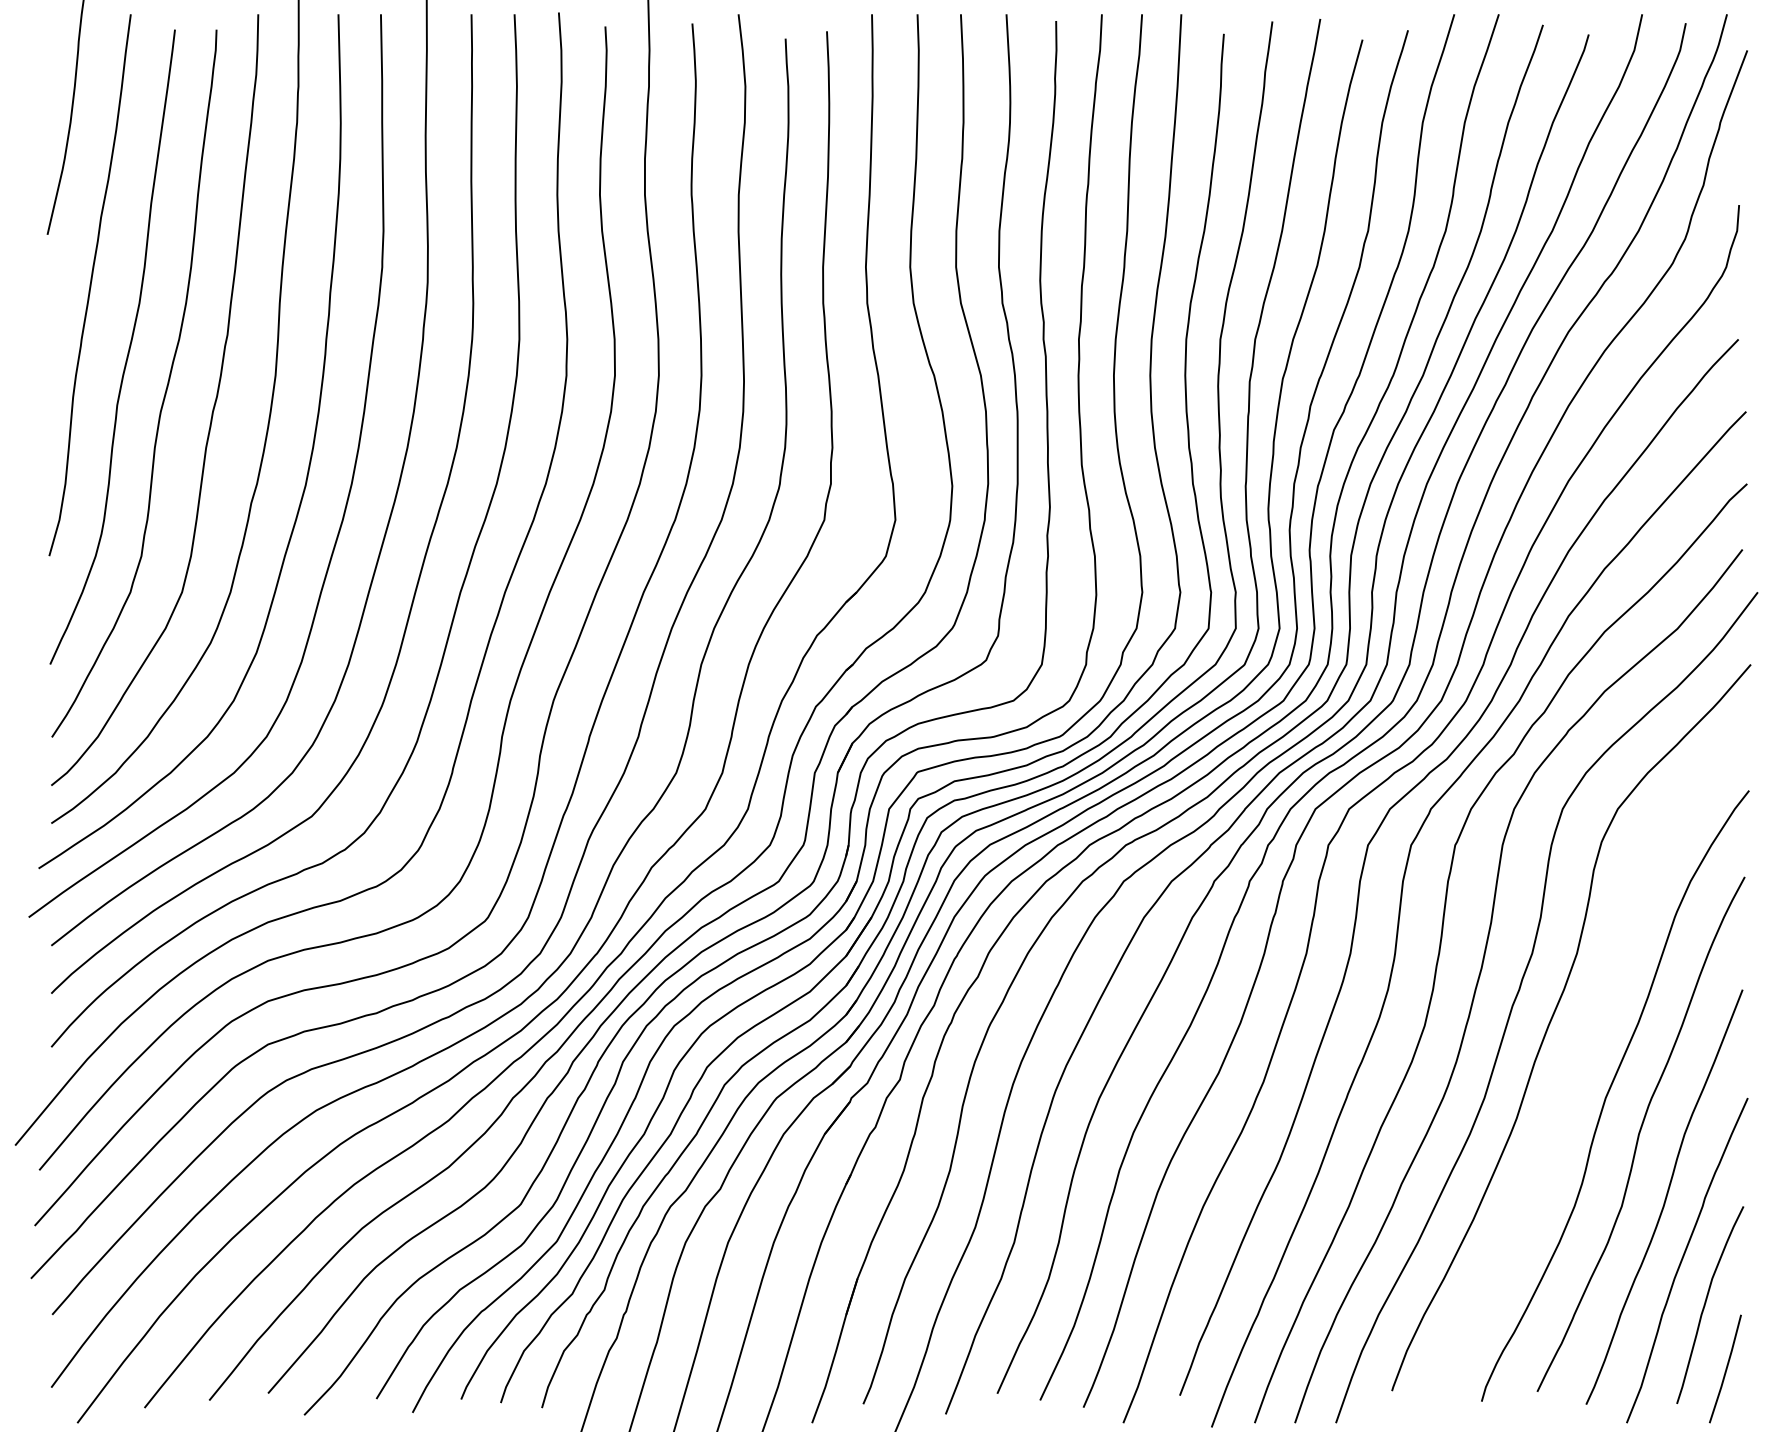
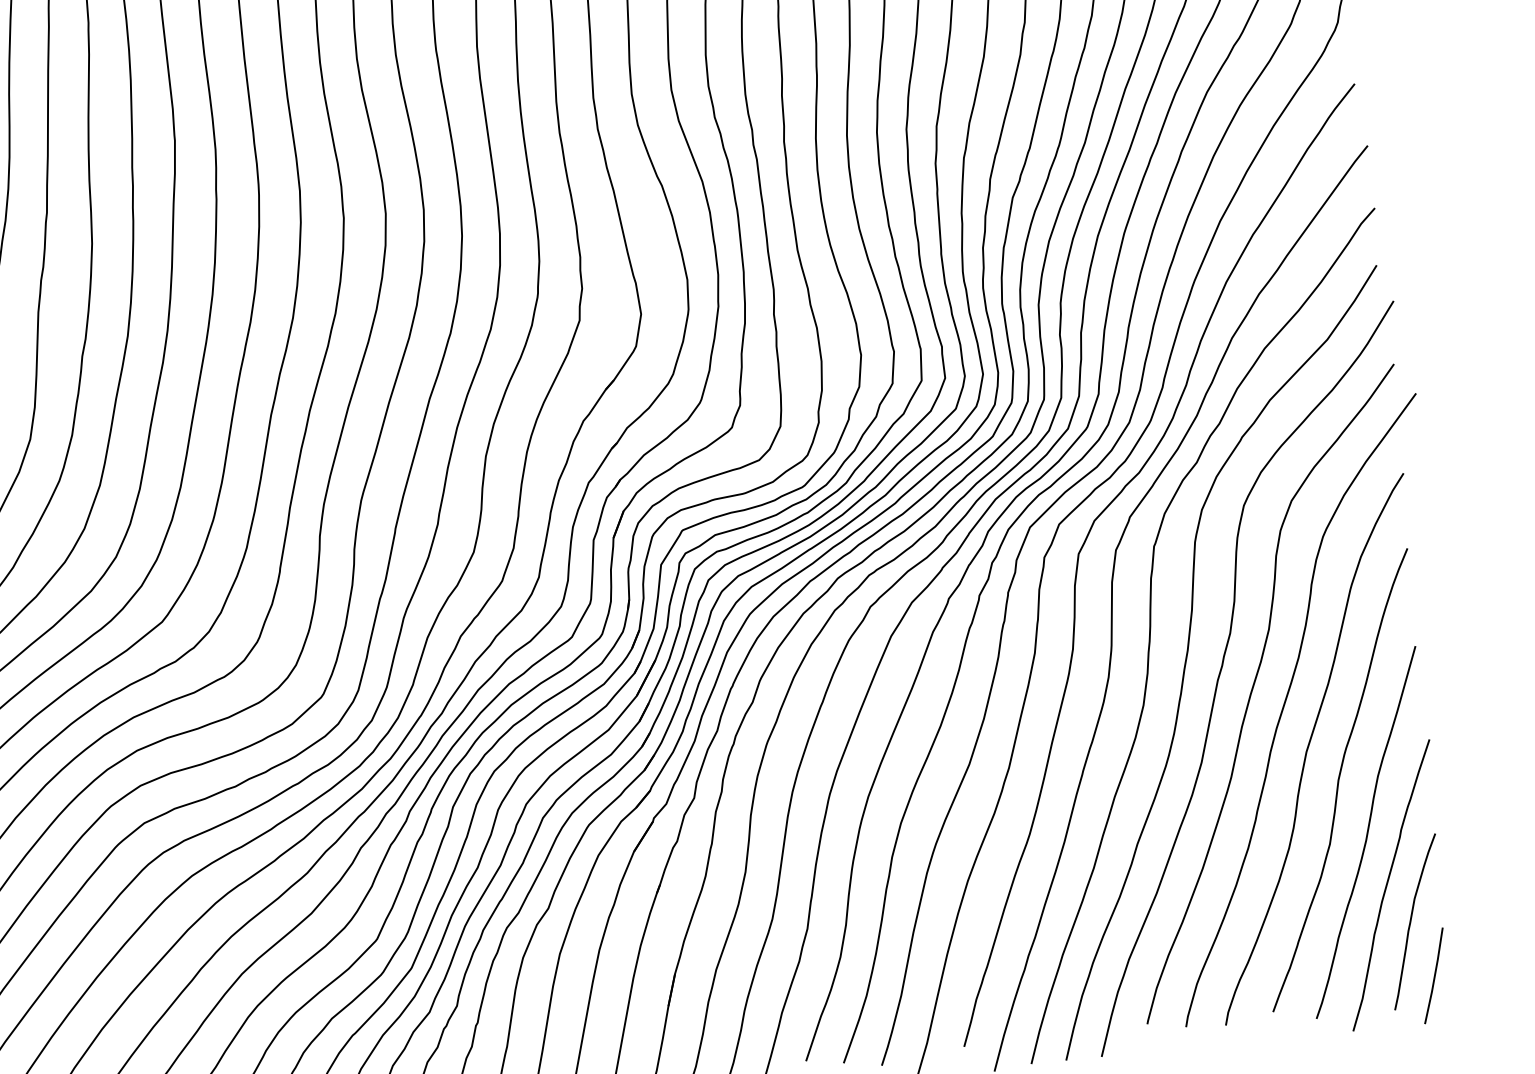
curve: (1587, 1040) -> (1285, 703), added

